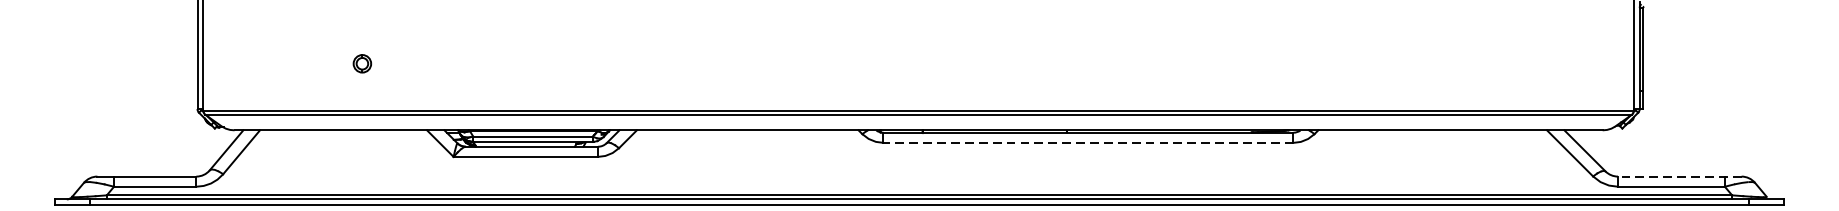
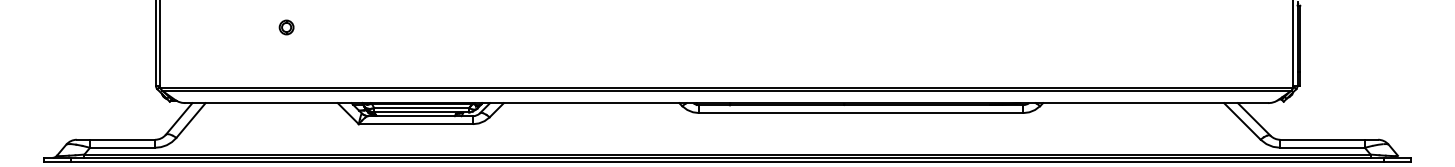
part: (362, 63) -> (286, 27), moved
line: (1087, 143) -> (860, 113), dashed -> solid
line: (1680, 176) -> (1329, 139), dashed -> solid

